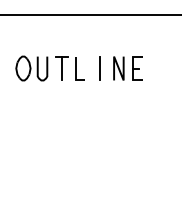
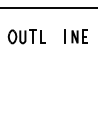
part: (119, 67) -> (75, 36), moved

